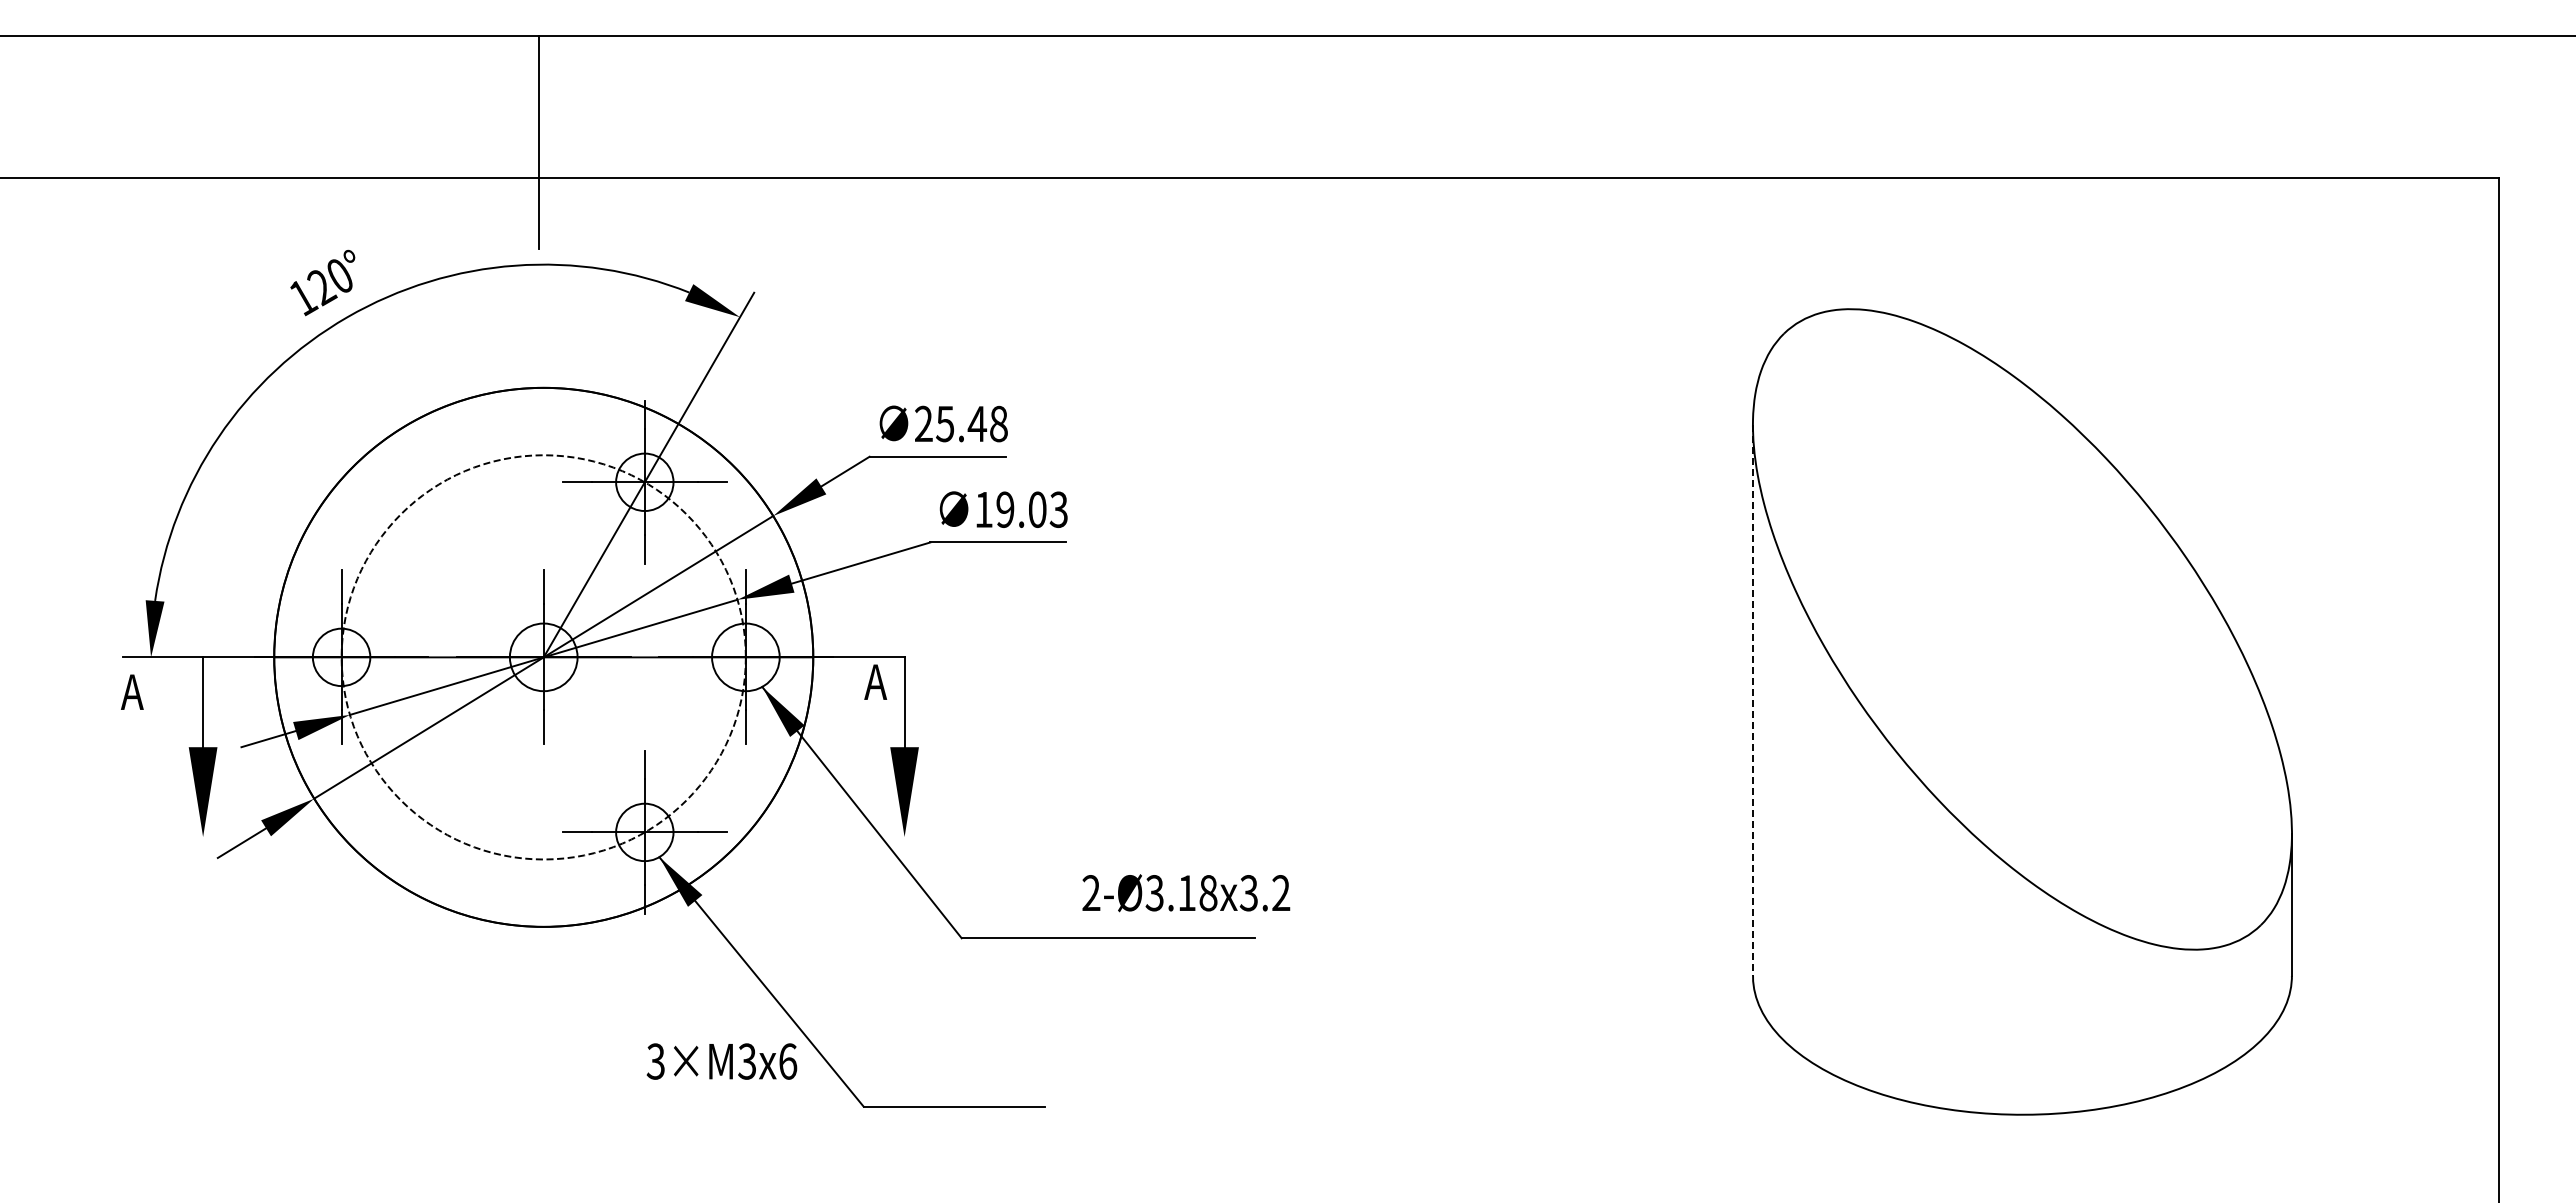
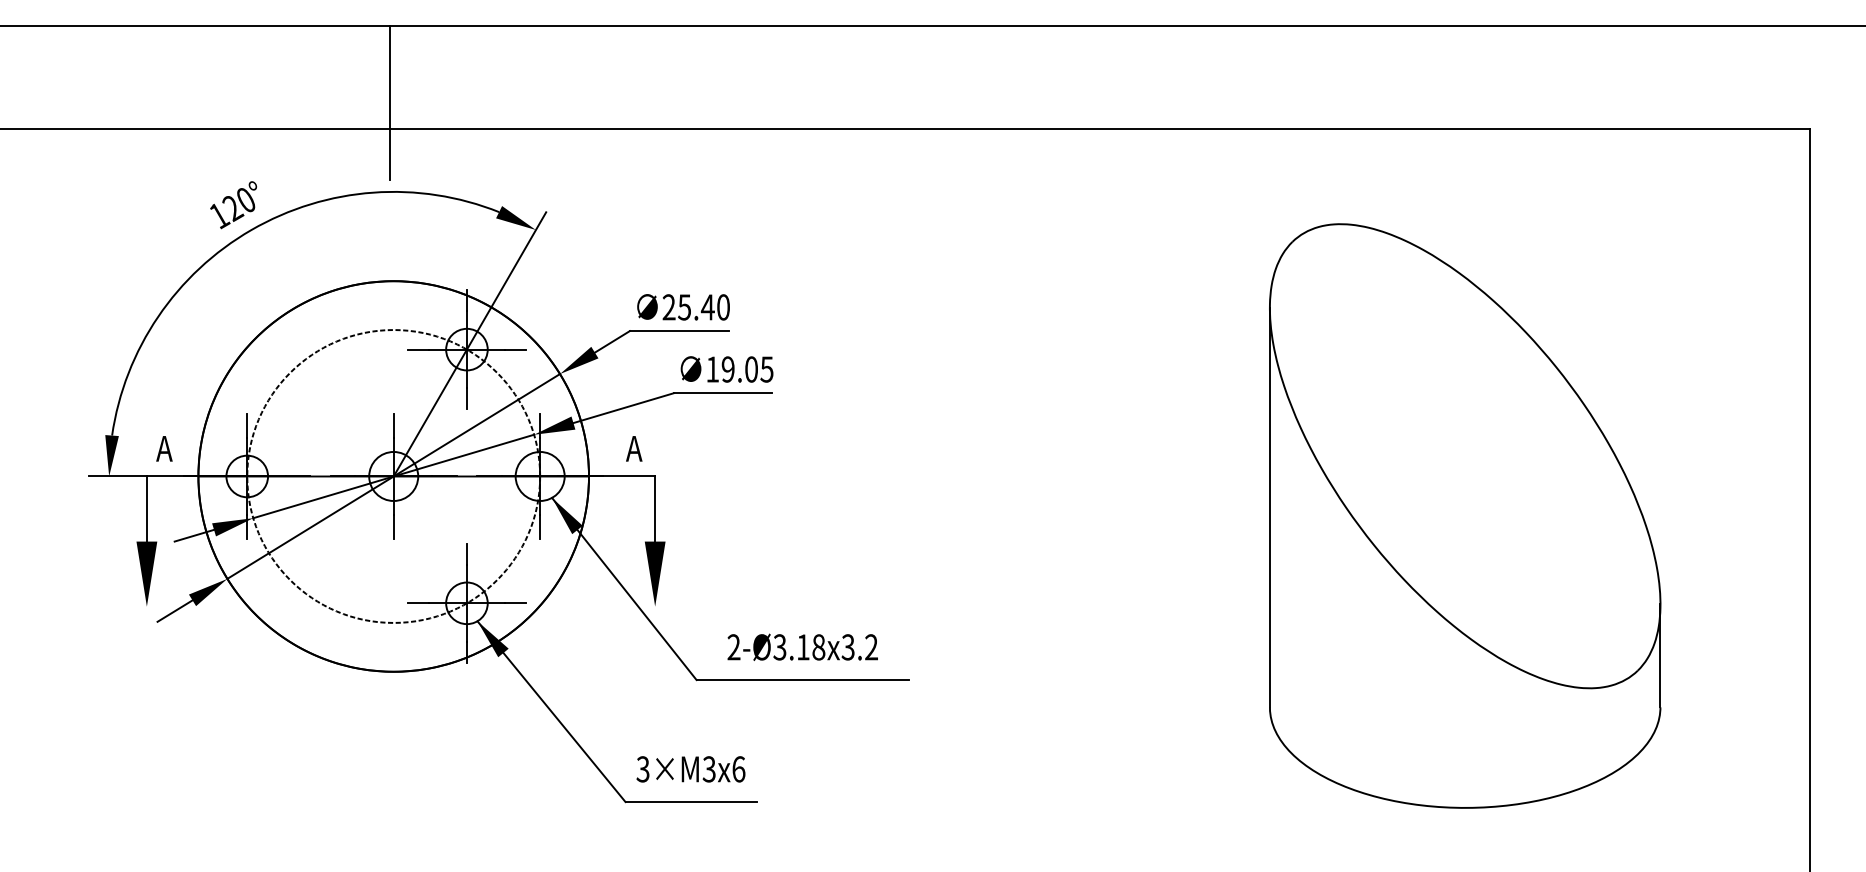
text: (998, 423) -> (723, 307), 25.48 -> 25.40
text: (1058, 509) -> (766, 369), 19.03 -> 19.05
text: (875, 681) -> (634, 448), moved
text: (132, 691) -> (164, 448), moved
line: (1752, 701) -> (1269, 508), dashed -> solid
text: (1186, 893) -> (802, 647), moved
text: (721, 1061) -> (690, 769), moved

